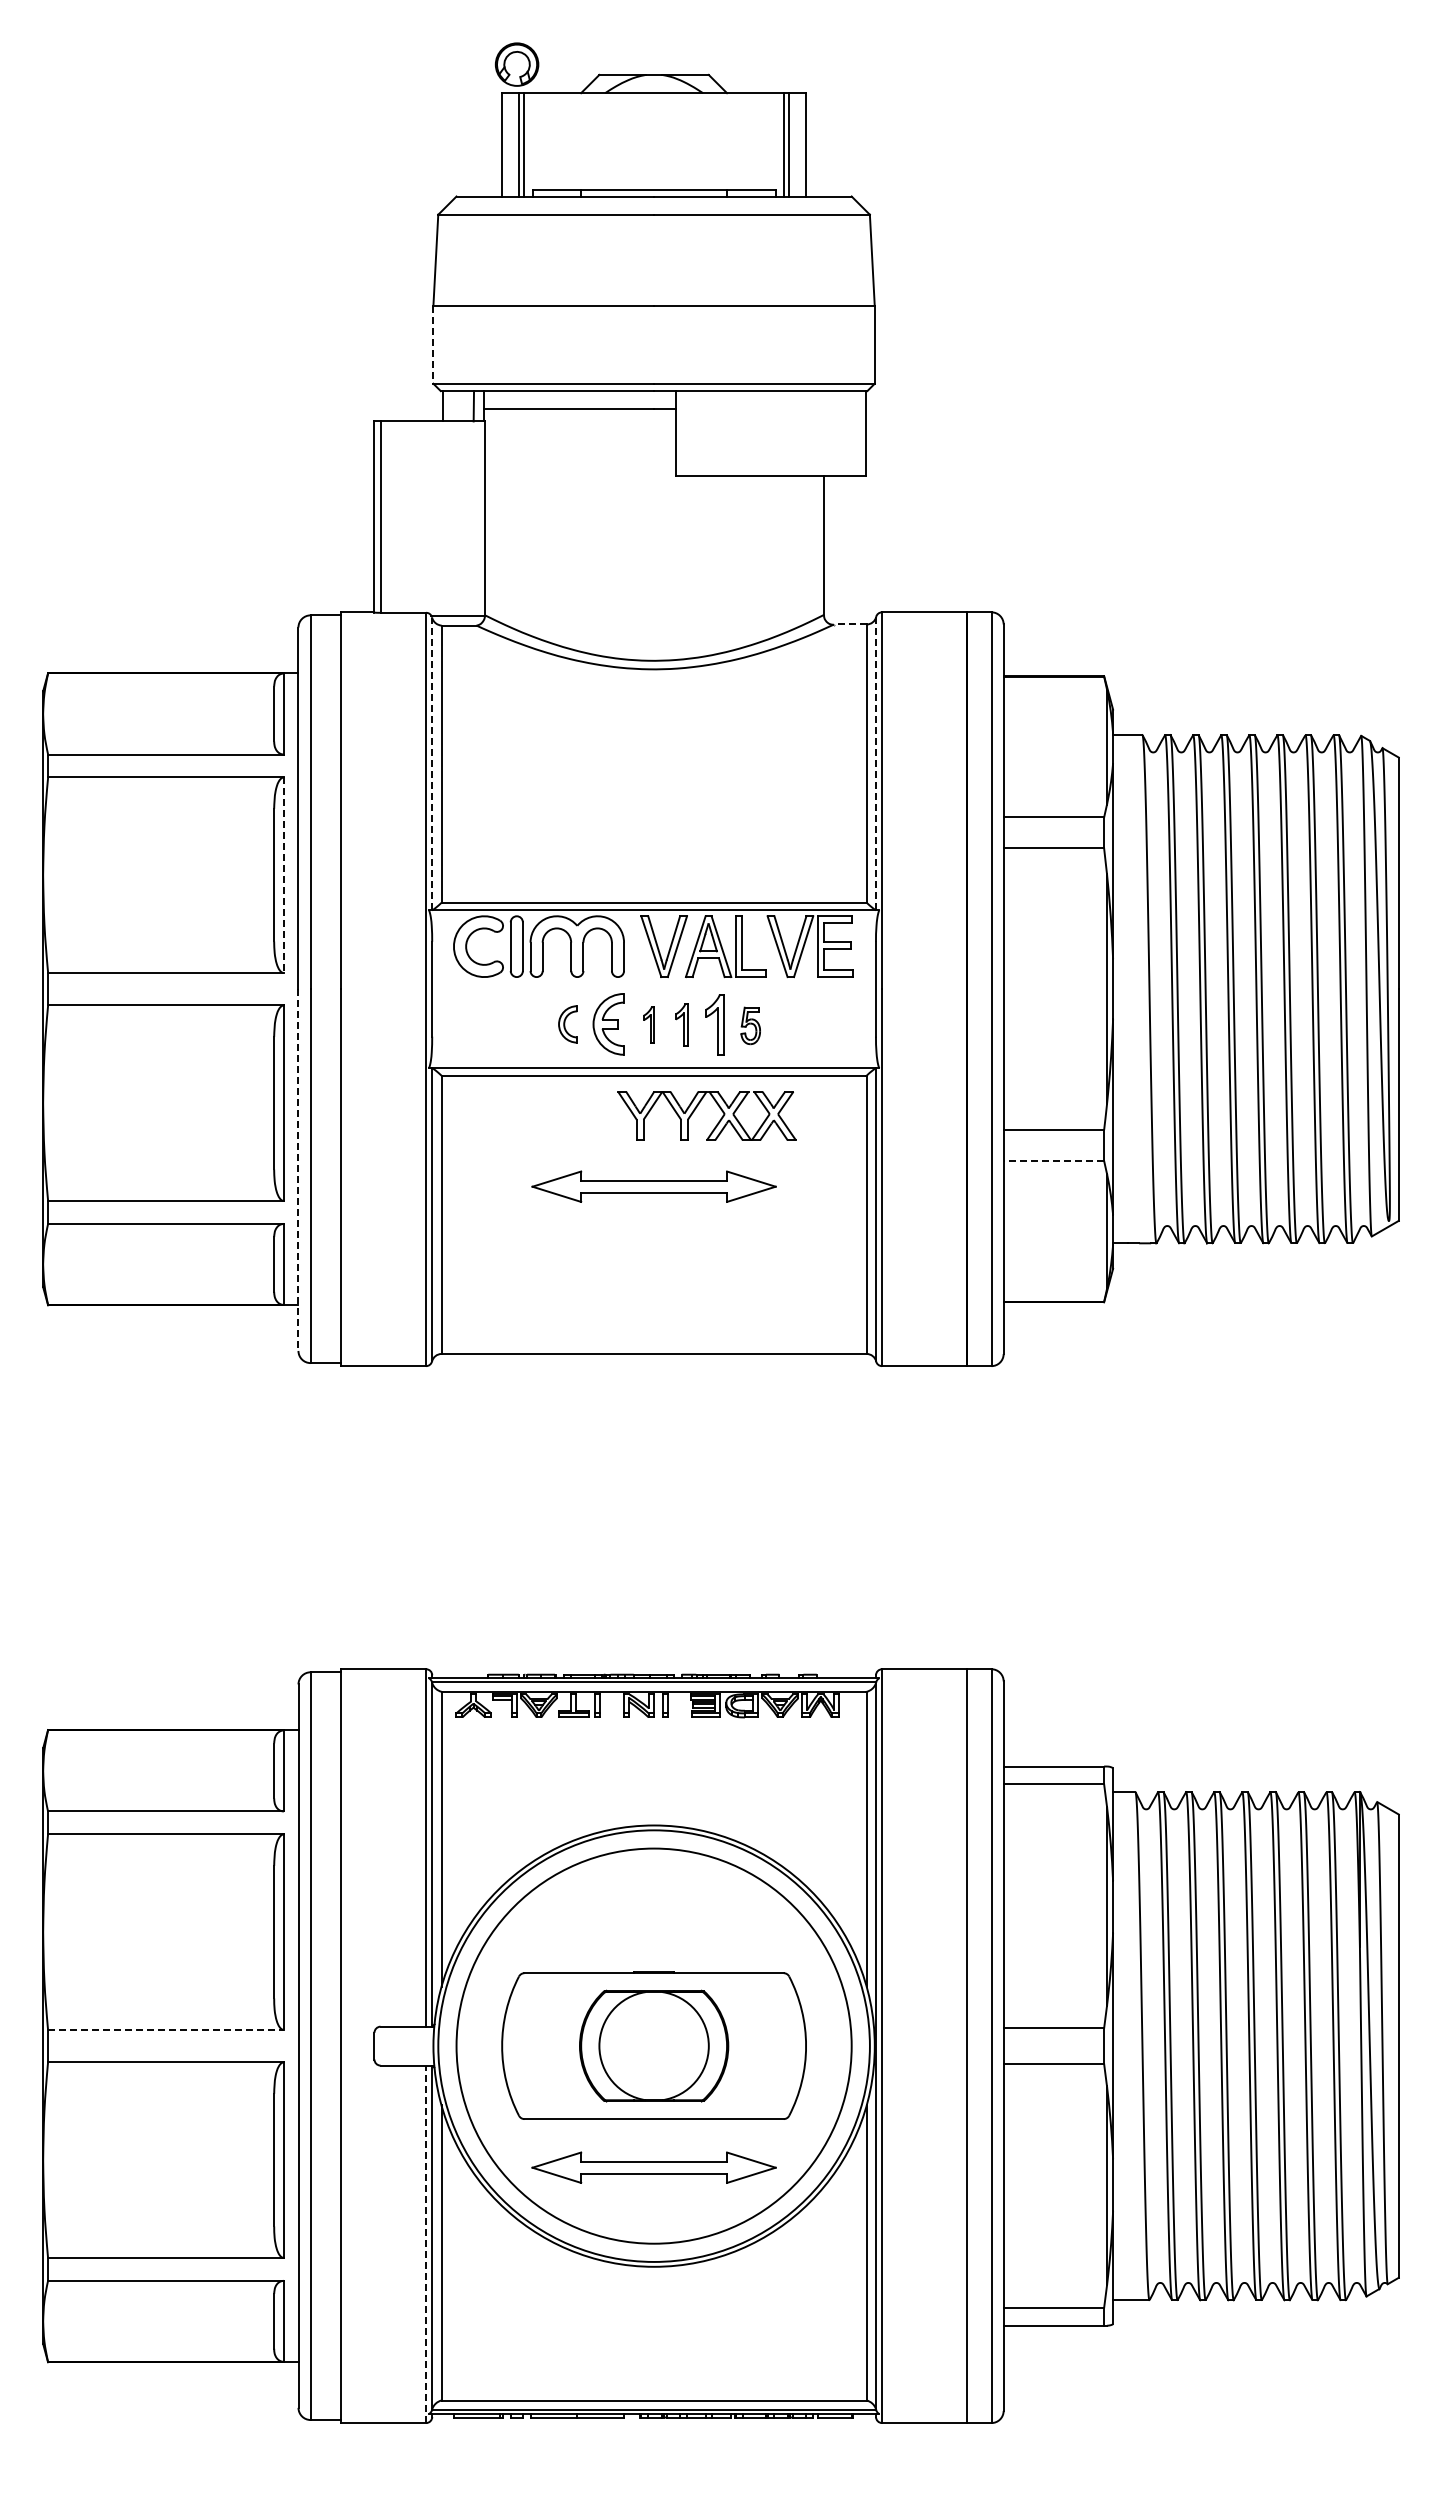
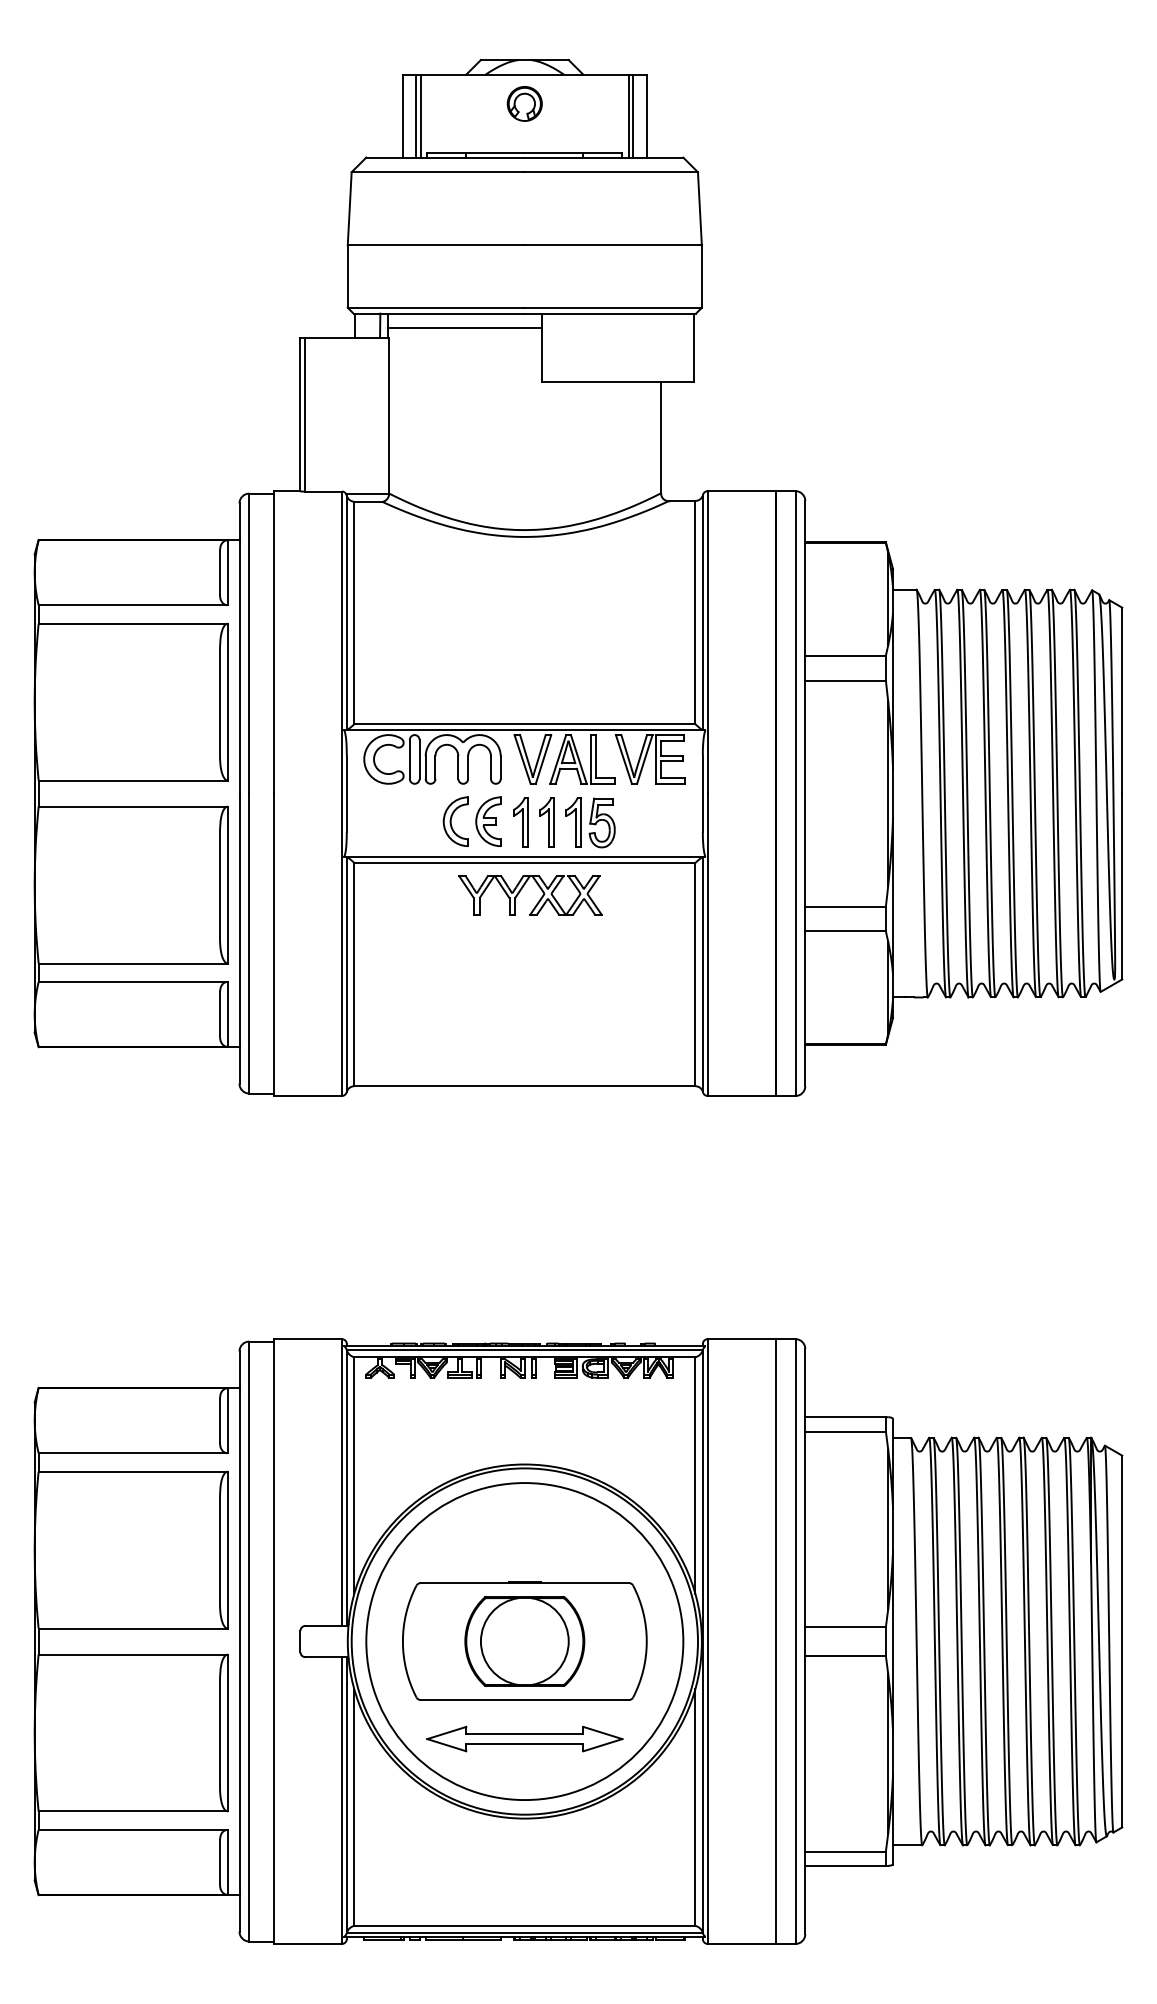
part: (516, 64) -> (524, 103), moved
line: (433, 344) -> (347, 276), dashed -> solid
line: (849, 624) -> (681, 500), dashed -> solid
line: (432, 763) -> (347, 612), dashed -> solid
line: (876, 763) -> (703, 612), dashed -> solid
line: (283, 875) -> (227, 702), dashed -> solid
part: (567, 1024) -> (455, 821), size x1.67
part: (648, 1024) -> (520, 821), size x1.67
part: (681, 1024) -> (546, 821), size x1.43
part: (750, 1025) -> (602, 822), size x1.67
part: (697, 1107) -> (522, 888), moved
line: (1053, 1161) -> (845, 931), dashed -> solid
line: (298, 1170) -> (239, 939), dashed -> solid
part: (653, 1186) -> (524, 951), removed
line: (165, 2029) -> (132, 1628), dashed -> solid
line: (426, 2244) -> (342, 1800), dashed -> solid

